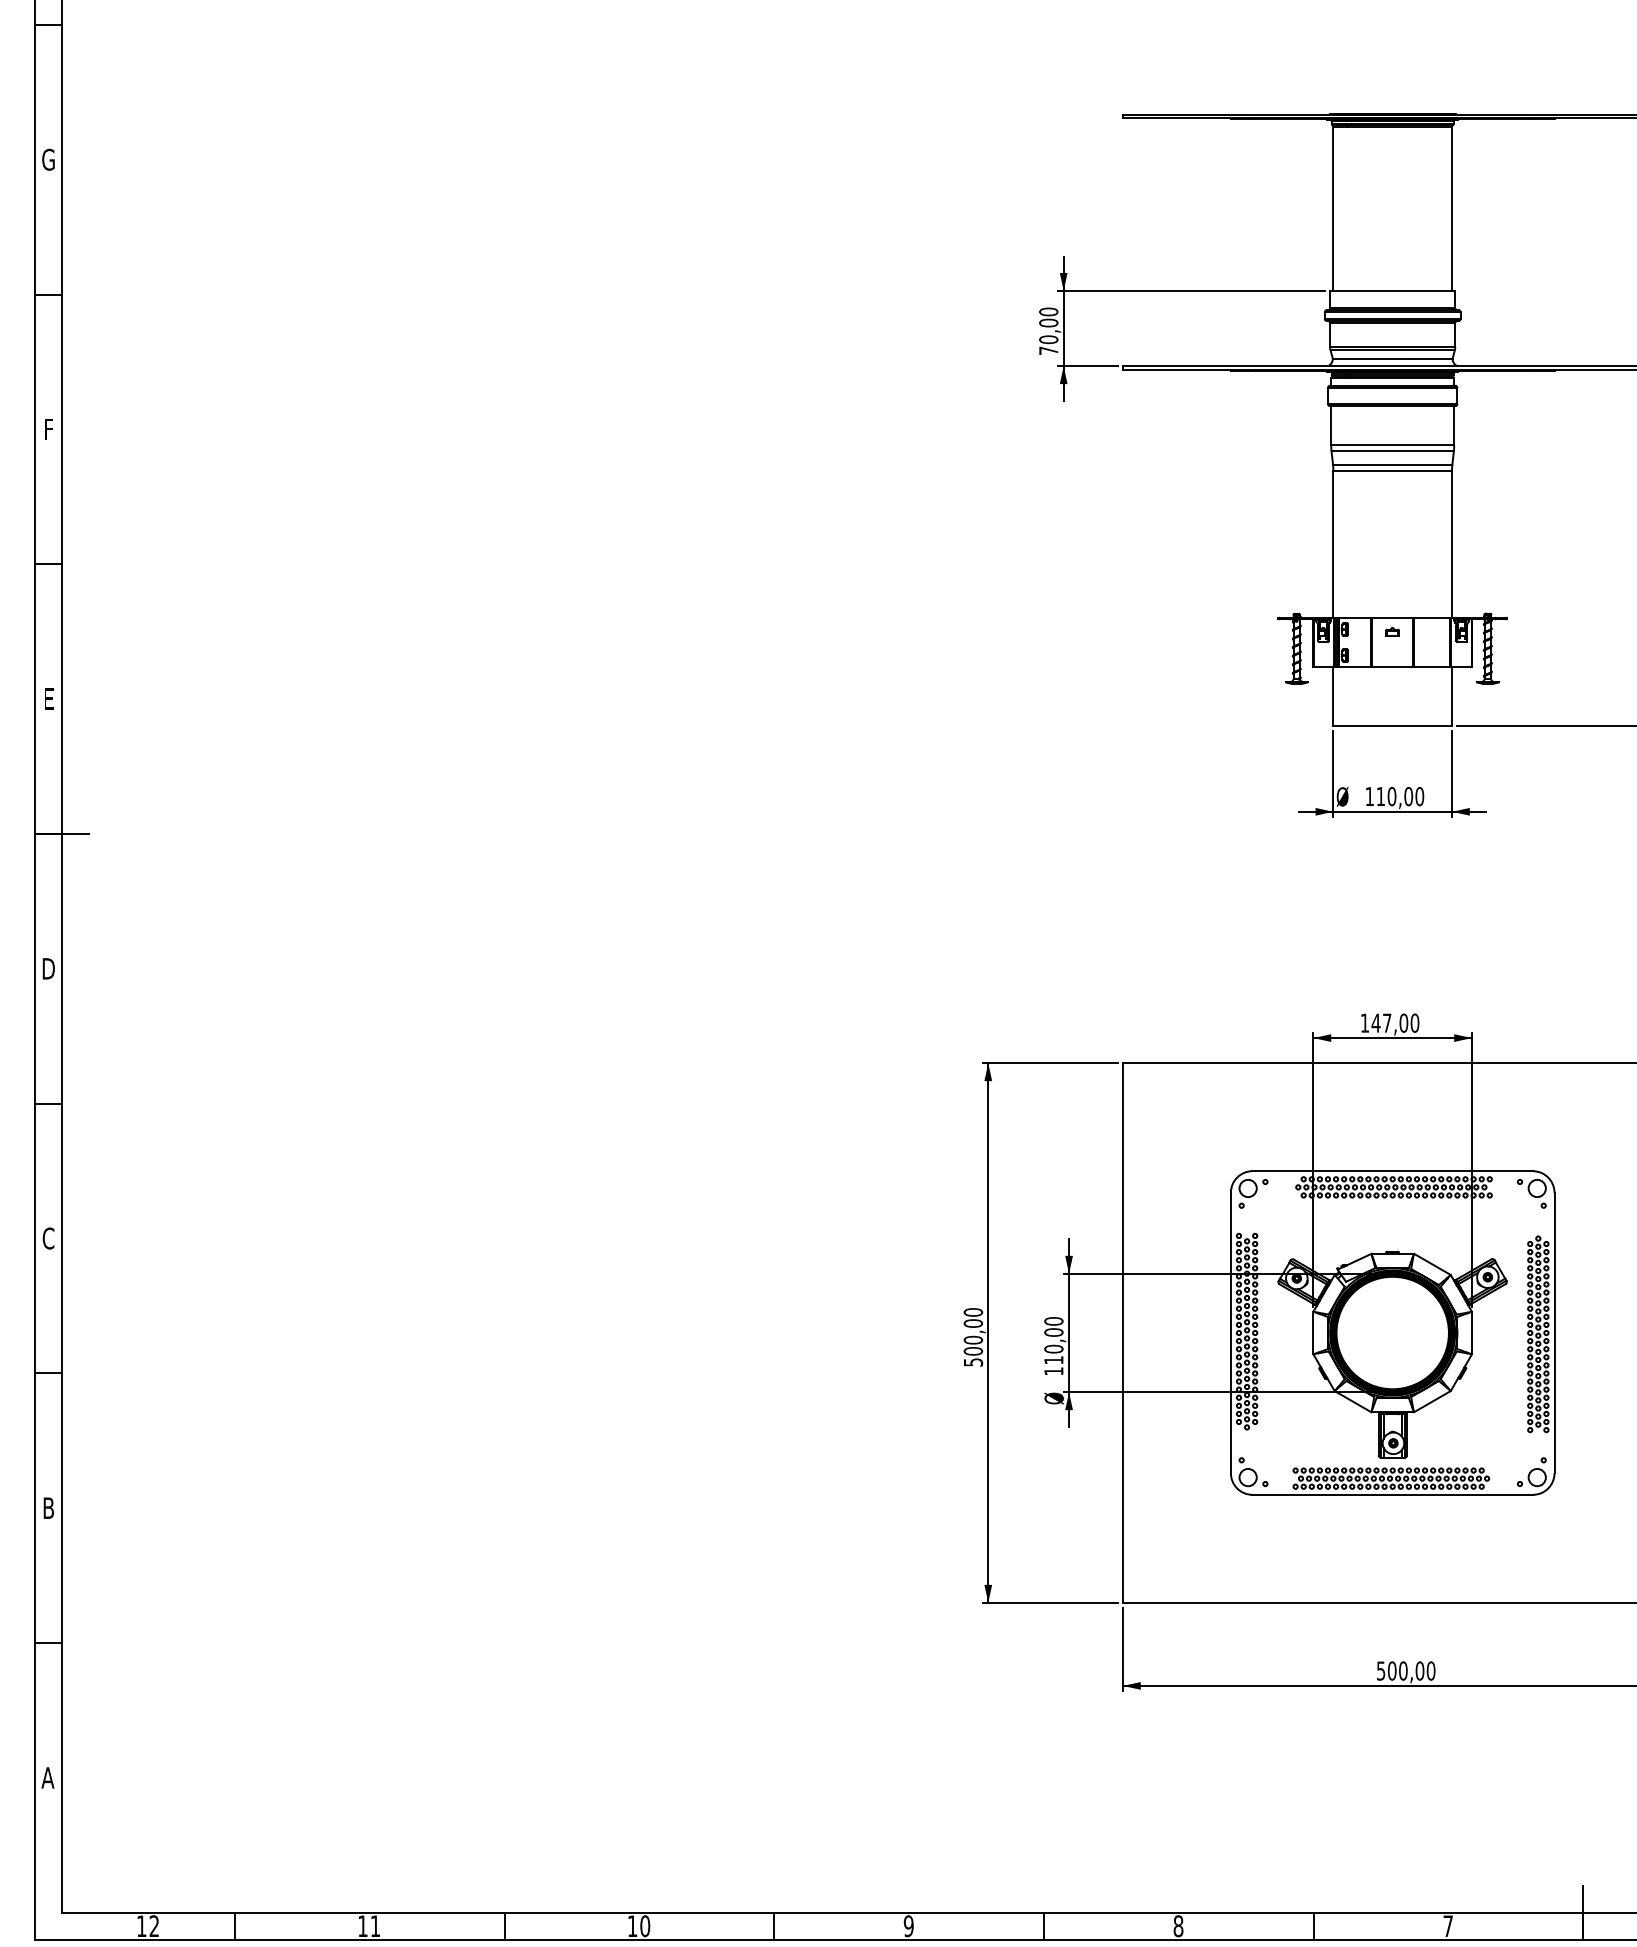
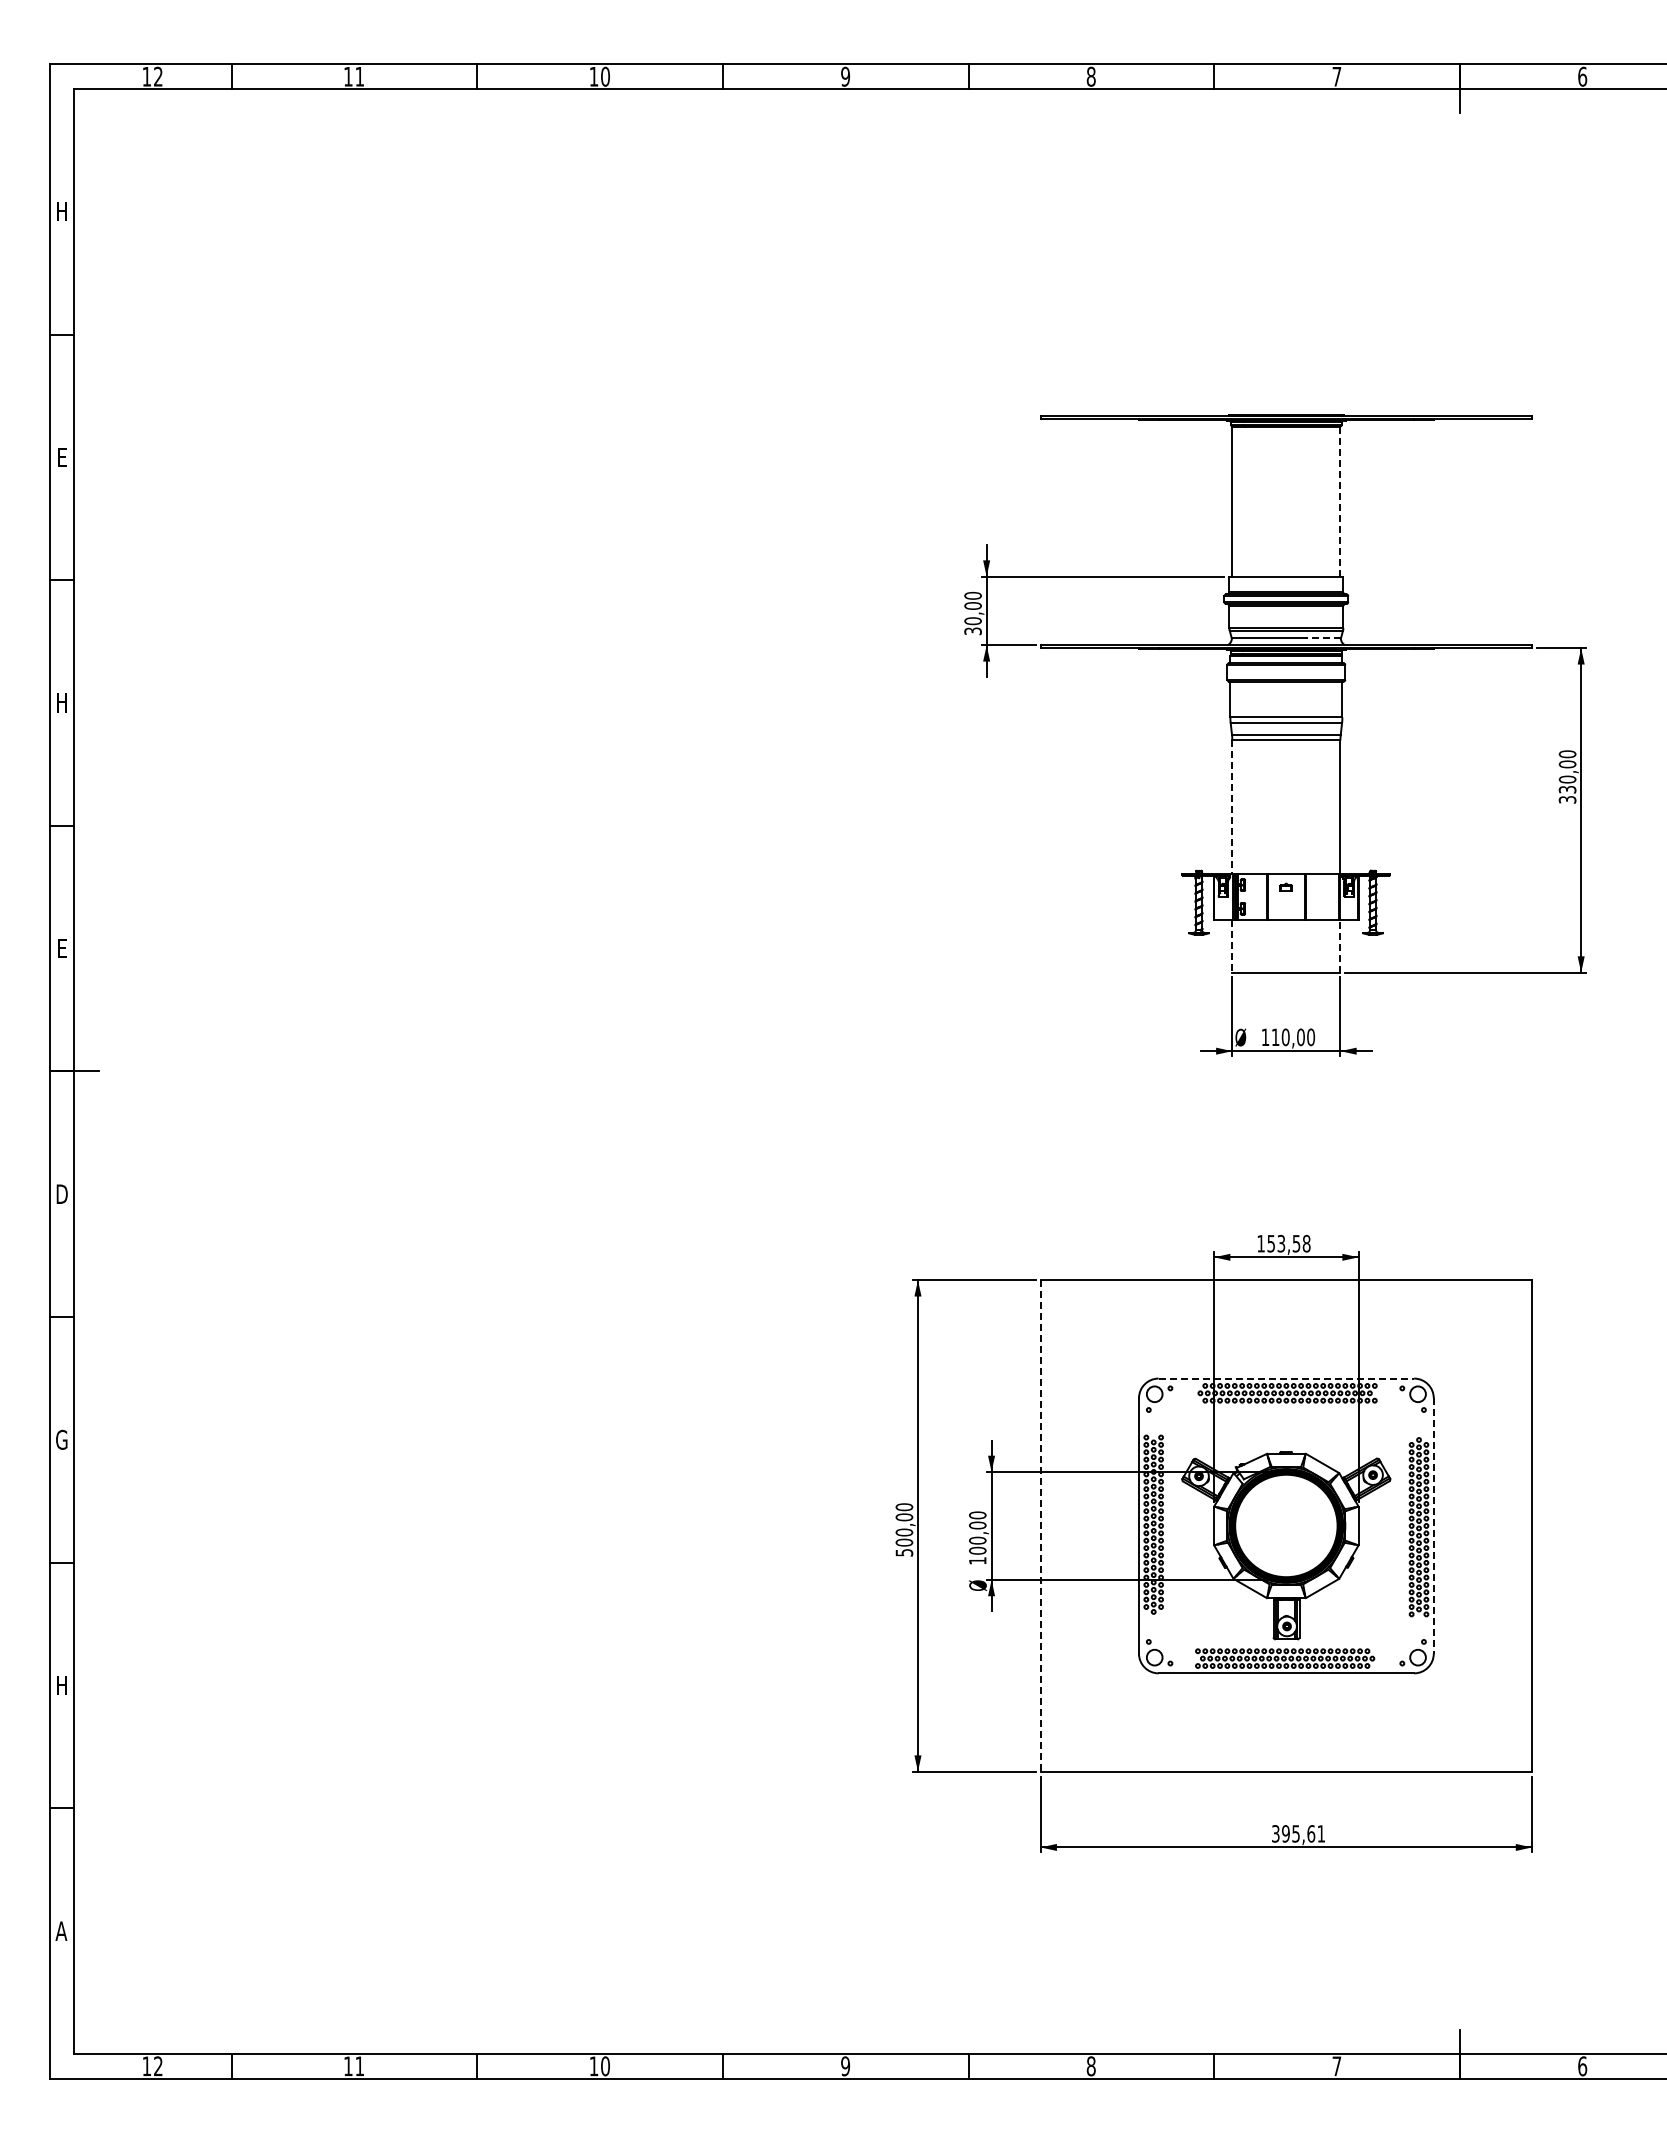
text: (48, 160) -> (61, 457), G -> E
line: (1452, 208) -> (1340, 501), solid -> dashed
text: (1048, 351) -> (972, 631), 70,00 -> 30,00
line: (1433, 358) -> (1323, 638), solid -> dashed
text: (48, 429) -> (61, 702), F -> H
line: (1333, 544) -> (1232, 807), solid -> dashed
line: (1452, 695) -> (1340, 945), solid -> dashed
line: (1333, 696) -> (1232, 946), solid -> dashed
text: (1395, 1022) -> (1288, 1243), 147,00 -> 153,58
line: (1392, 1171) -> (1286, 1378), solid -> dashed
text: (48, 1238) -> (61, 1439), C -> G
line: (1122, 1332) -> (1040, 1525), solid -> dashed
line: (1554, 1332) -> (1433, 1525), solid -> dashed
text: (1053, 1359) -> (977, 1550), 110,00 -> 100,00
text: (48, 1508) -> (61, 1685), B -> H
text: (1406, 1670) -> (1298, 1833), 500,00 -> 395,61

